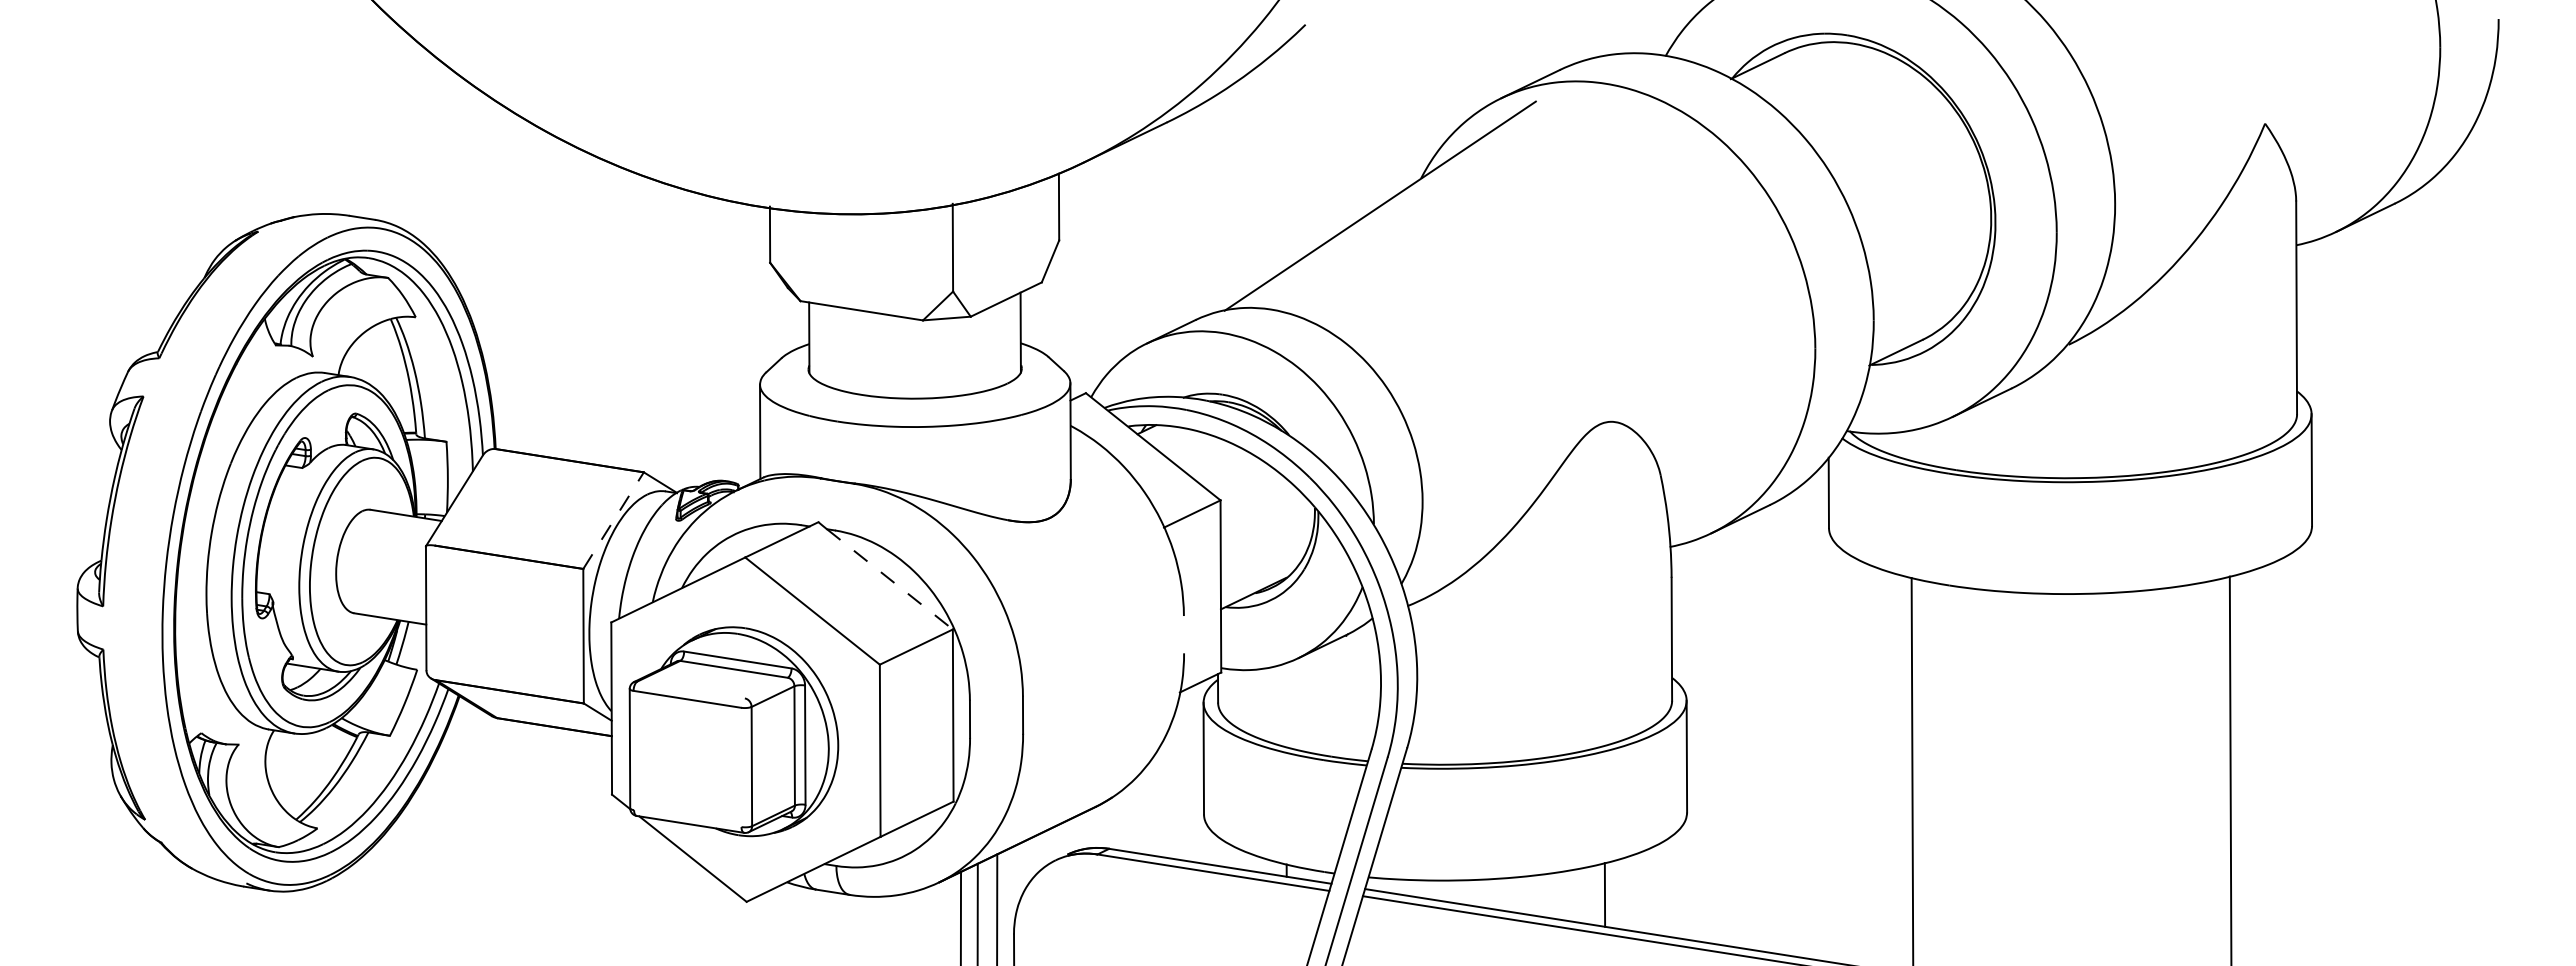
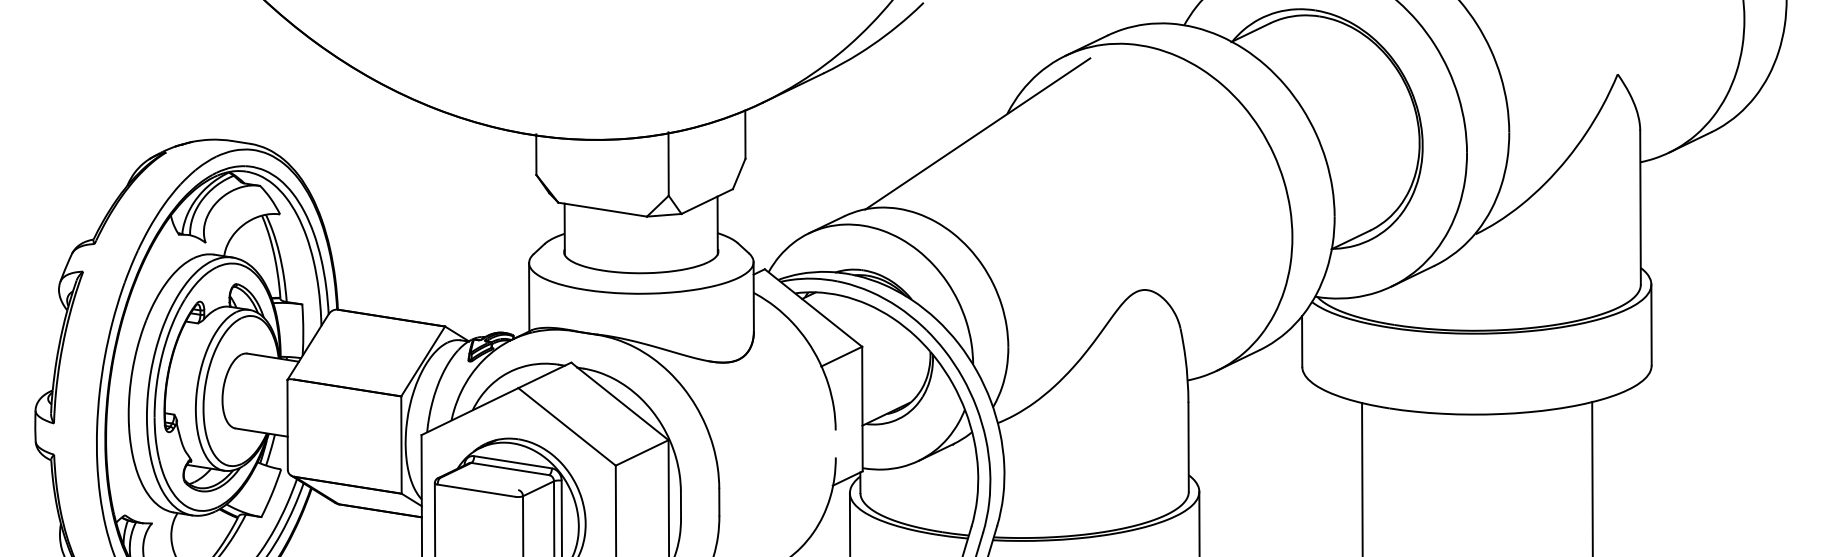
line: (613, 520) -> (423, 361), dashed -> solid
line: (890, 579) -> (623, 404), dashed -> solid

